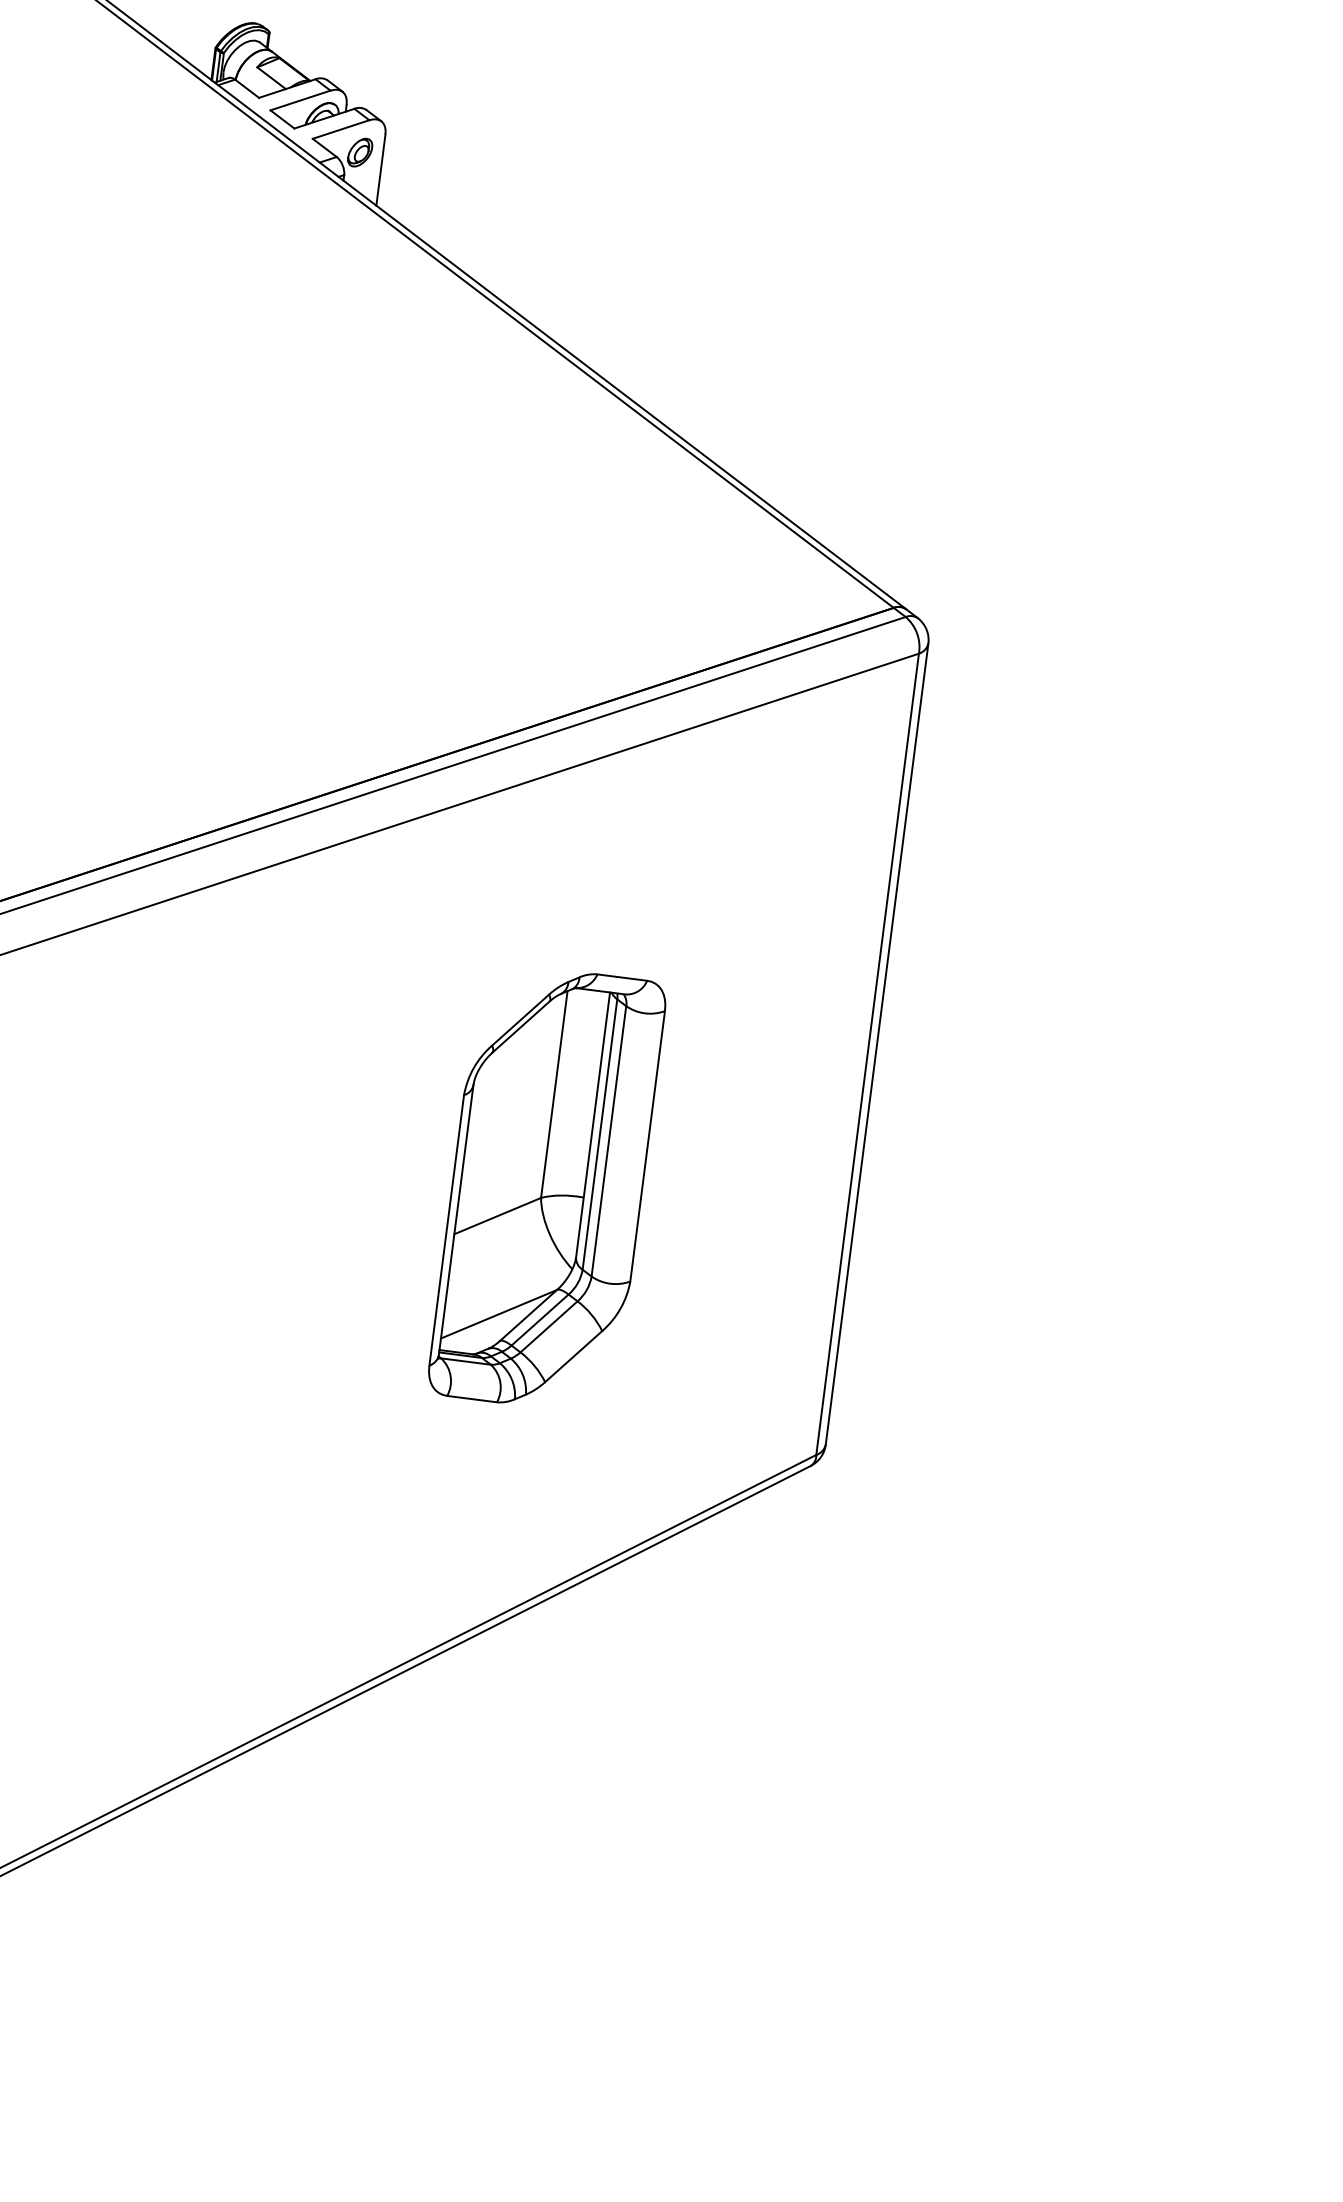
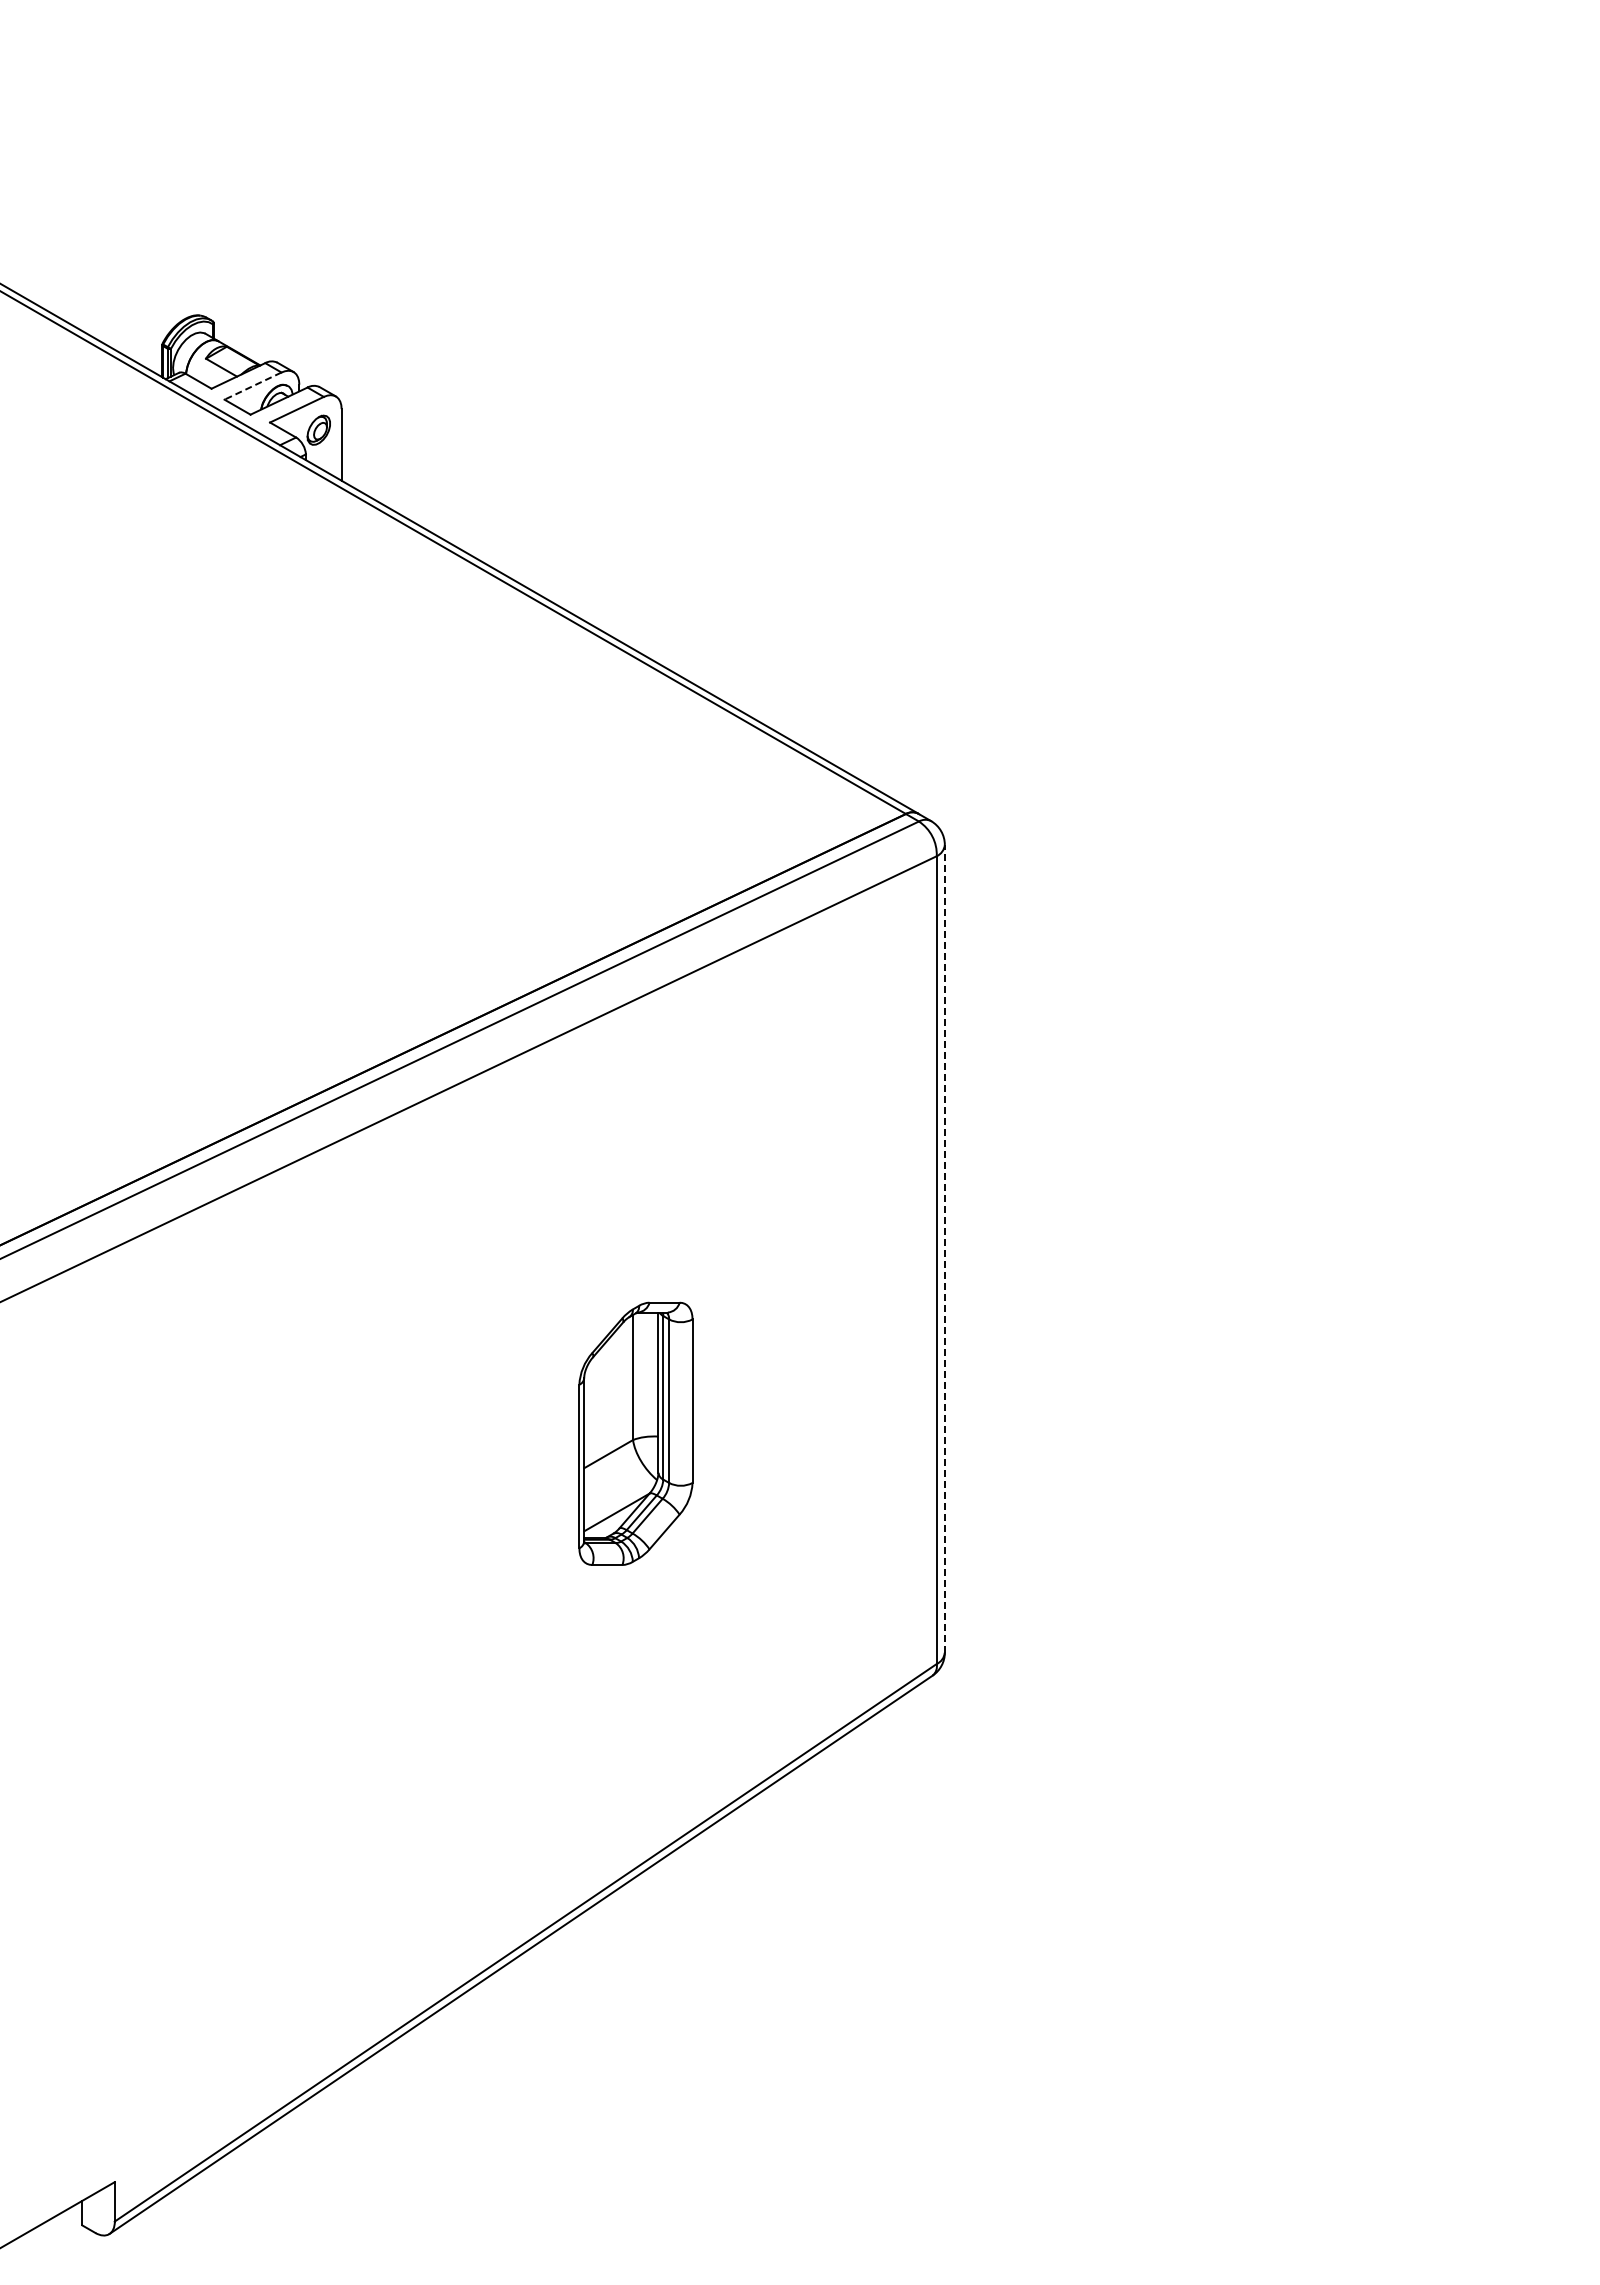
line: (300, 100) -> (253, 386), solid -> dashed
line: (876, 1043) -> (944, 1248), solid -> dashed
part: (546, 1188) -> (635, 1433), size x0.6

